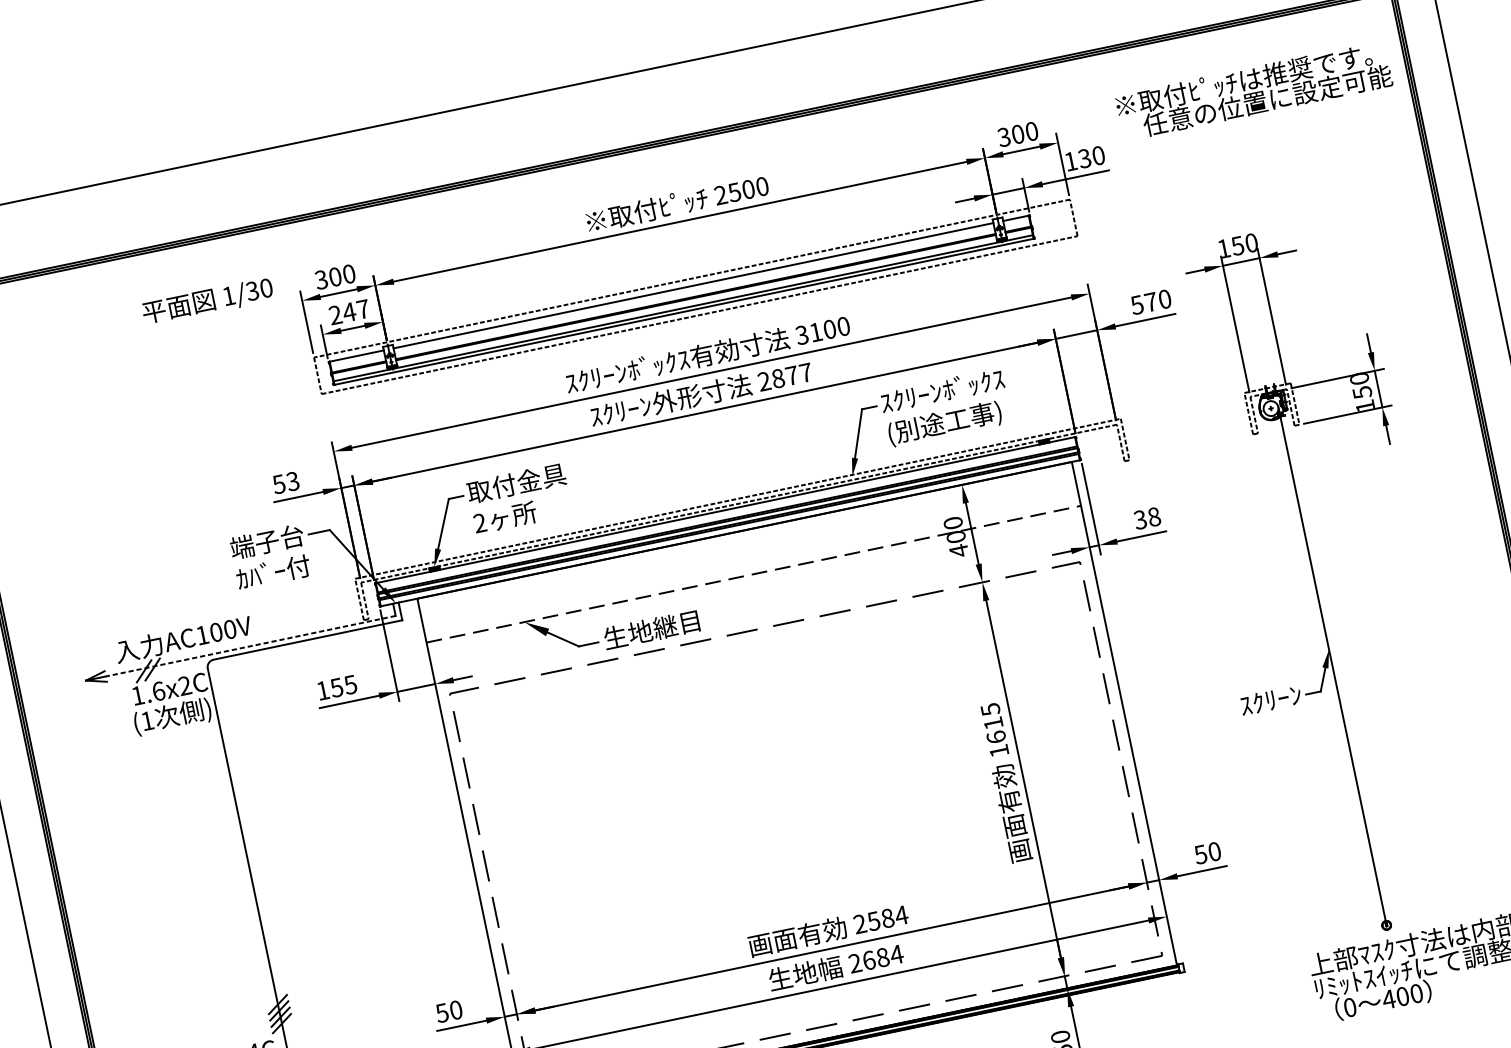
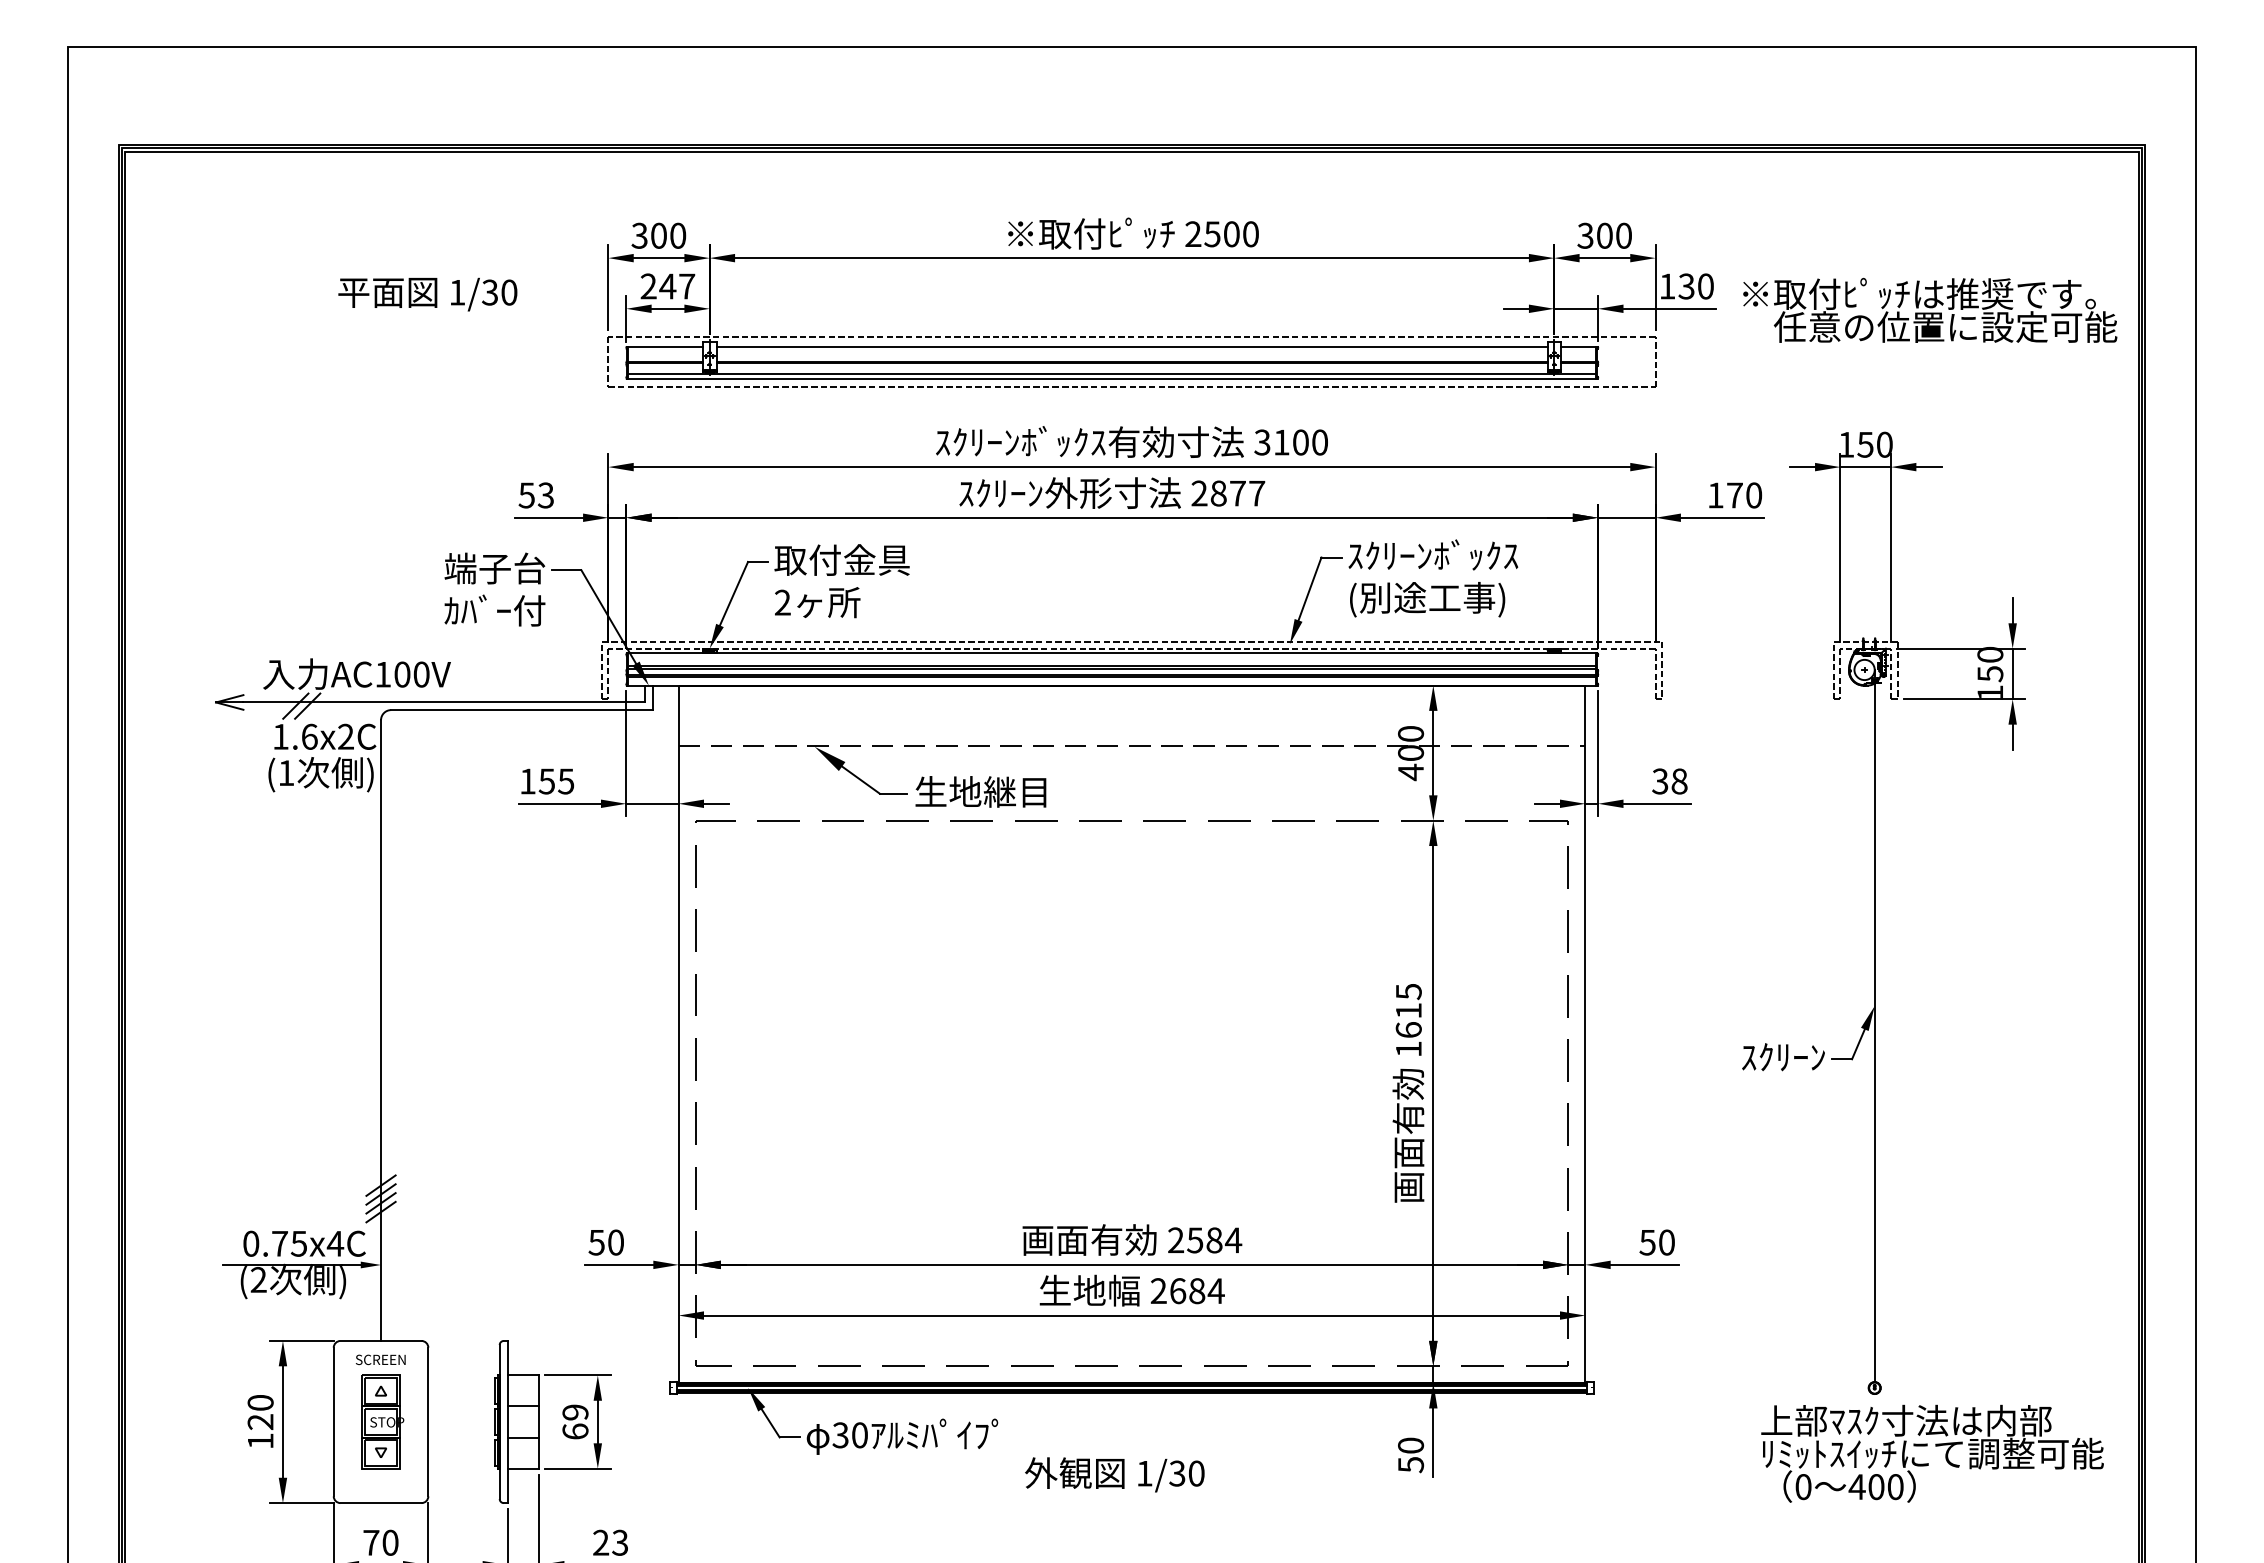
text: (1254, 90) -> (1930, 309), moved
text: (207, 301) -> (427, 294), moved
text: (1137, 305) -> (1715, 495), 570 -> 170
line: (250, 646) -> (444, 702), dashed -> solid

